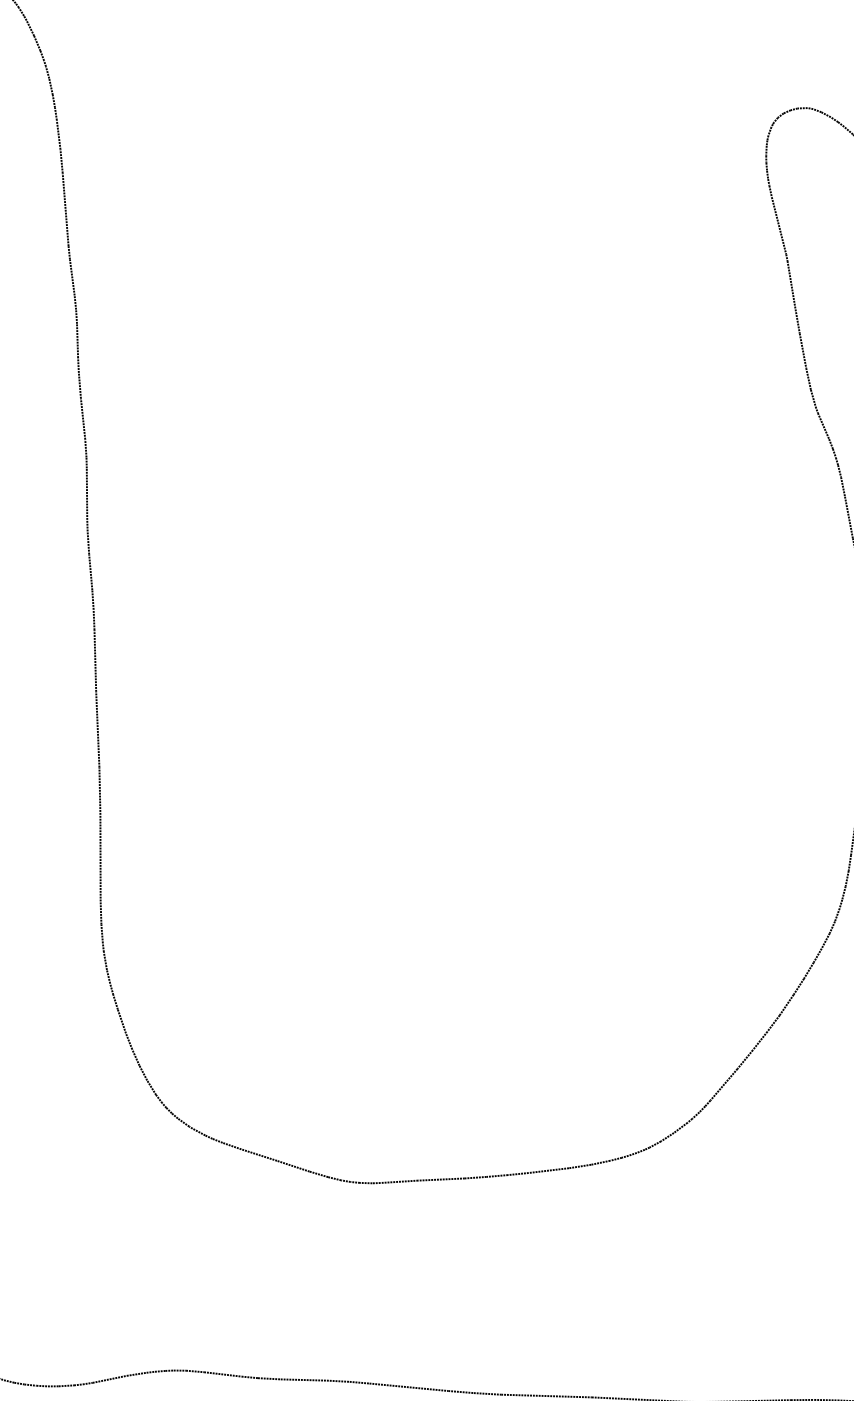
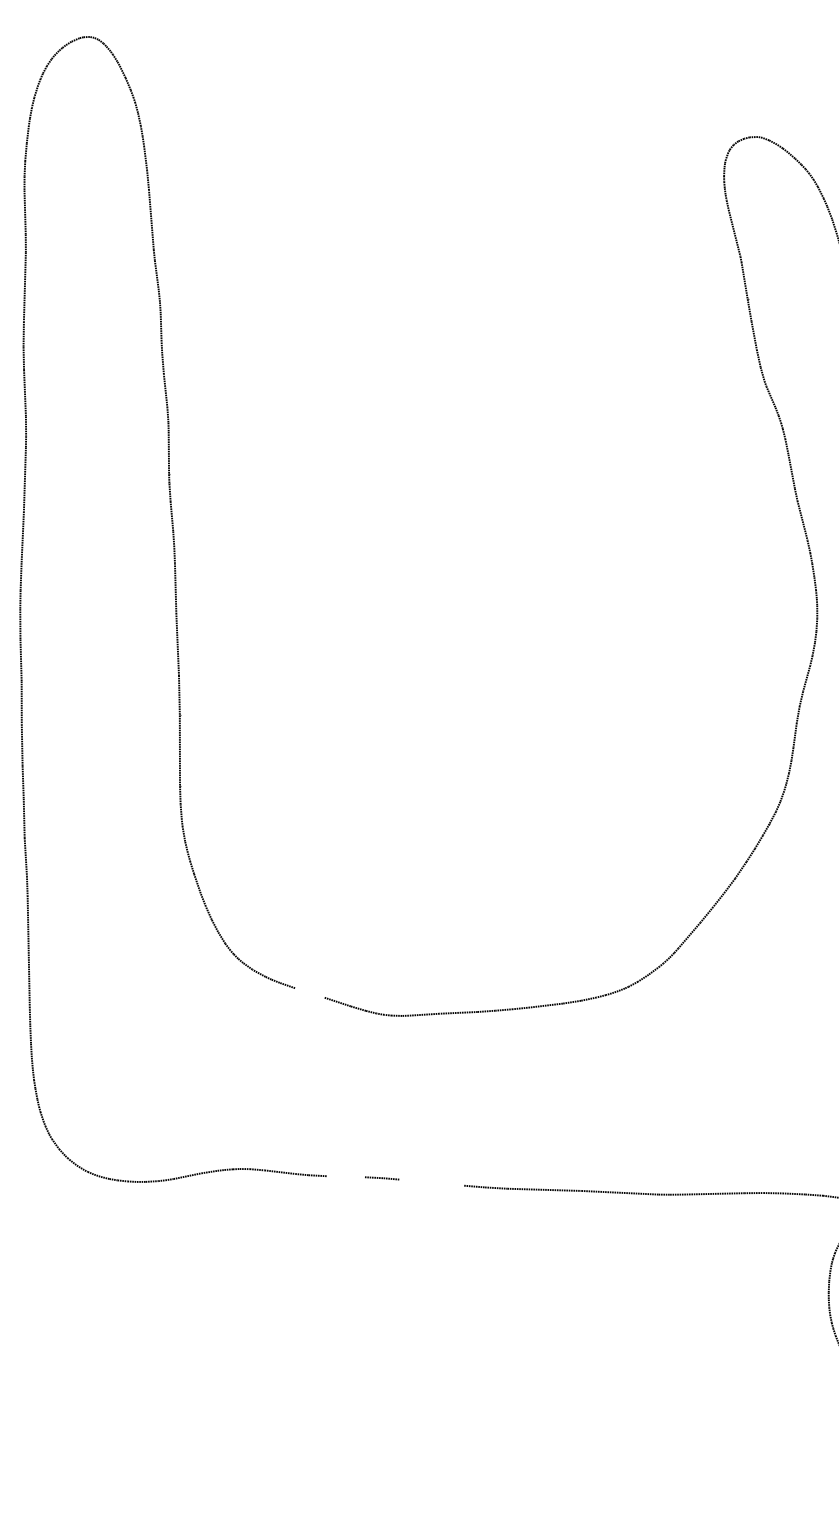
line: (259, 1154) -> (309, 992), removed
line: (303, 1379) -> (345, 1176), removed
line: (408, 1387) -> (431, 1182), removed

